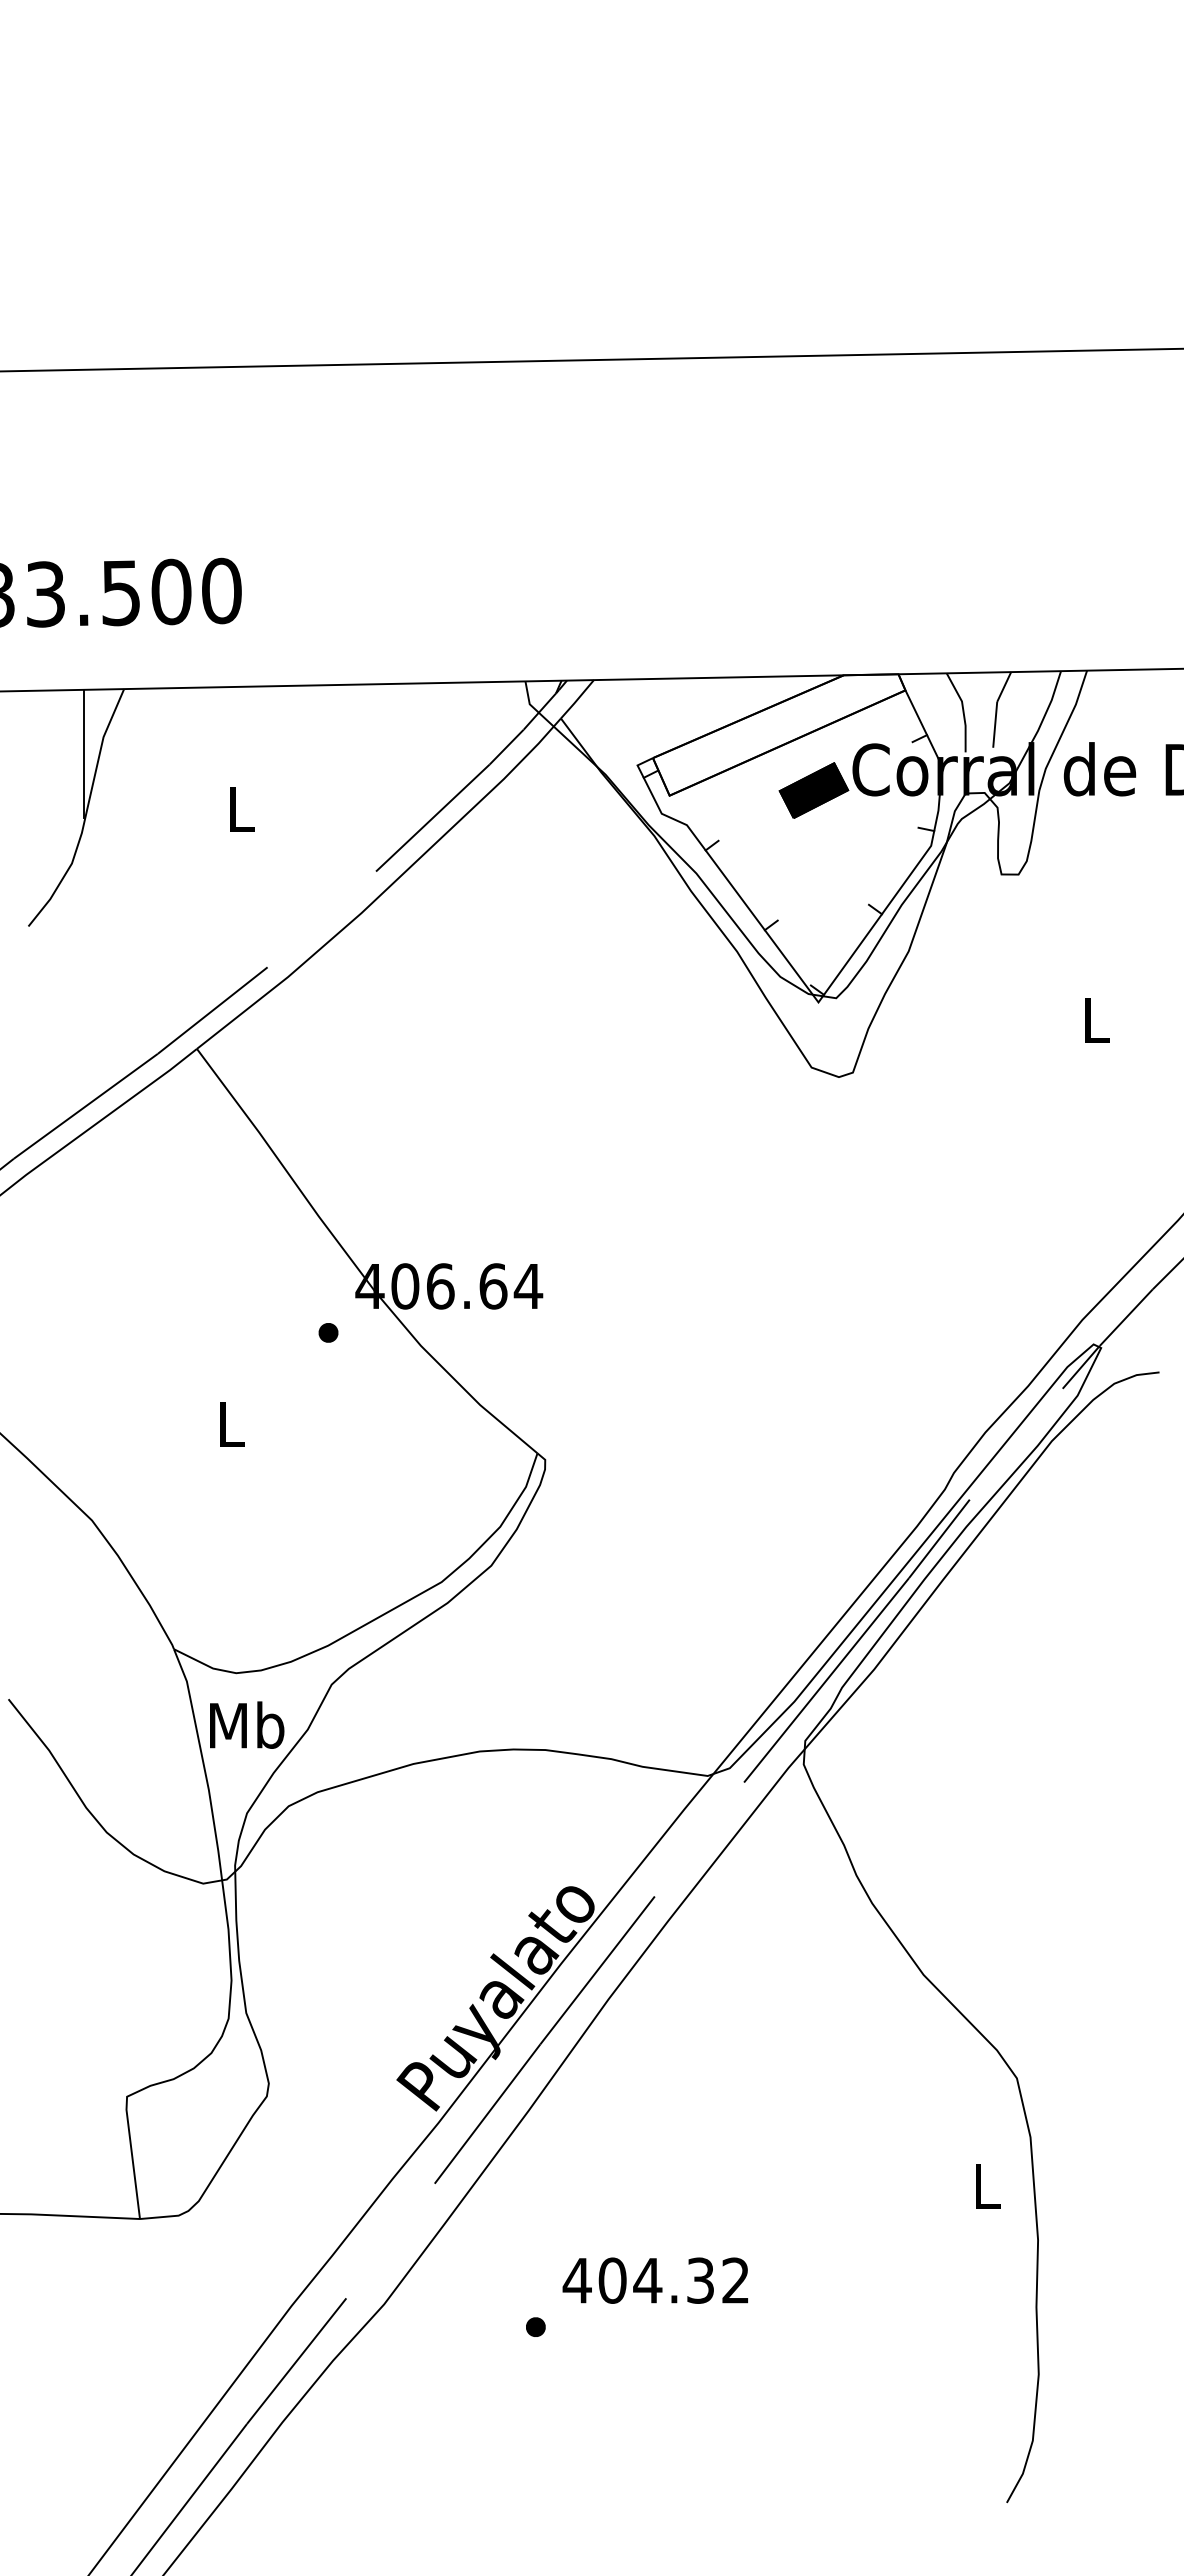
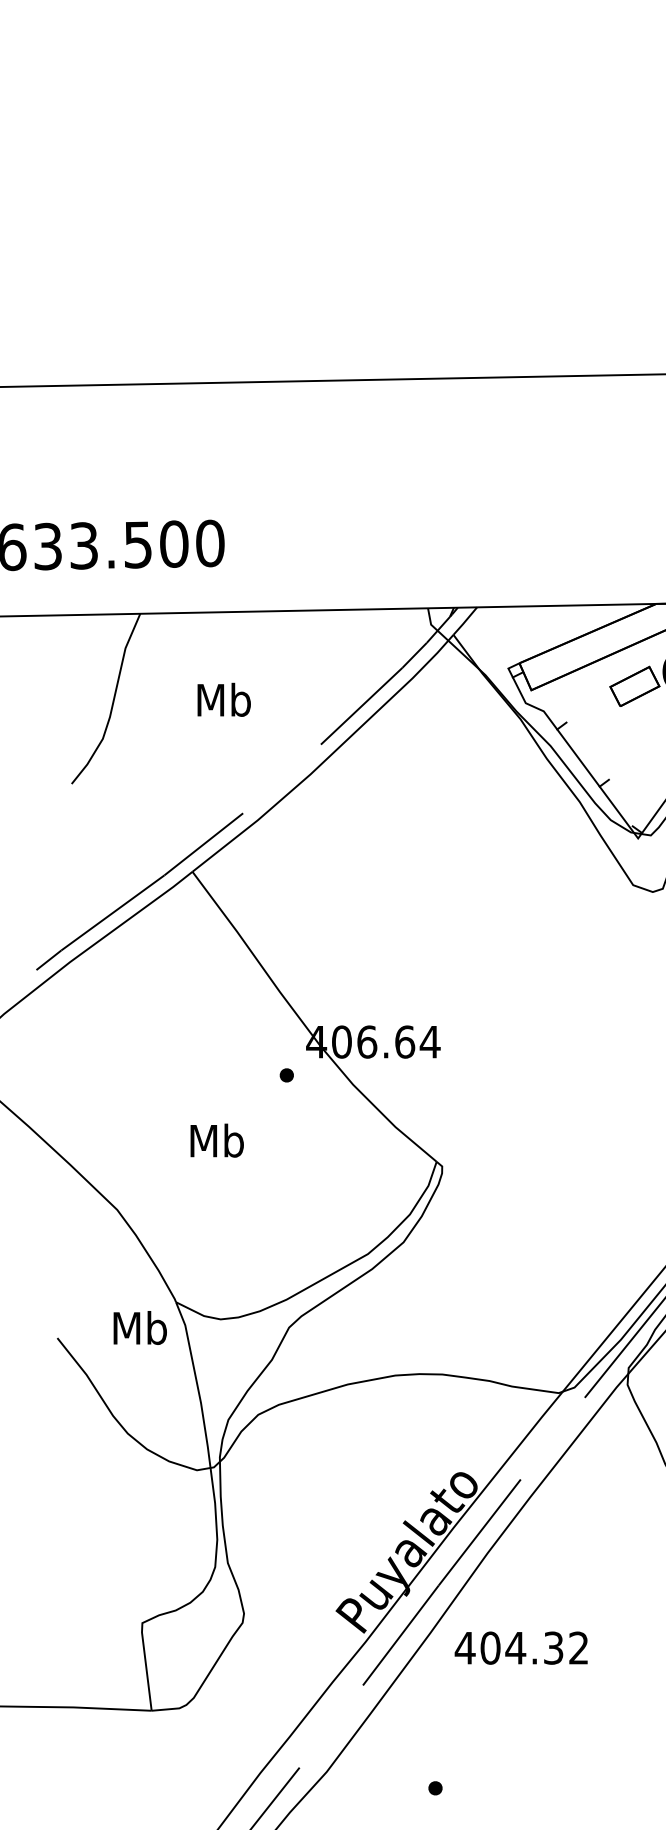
line: (84, 753) -> (111, 659), removed
fill: (813, 790) -> (634, 686), removed
text: (241, 808) -> (224, 699), L -> Mb
text: (231, 1423) -> (217, 1140), L -> Mb
text: (247, 1724) -> (140, 1327), moved
text: (654, 2280) -> (520, 1648), moved

